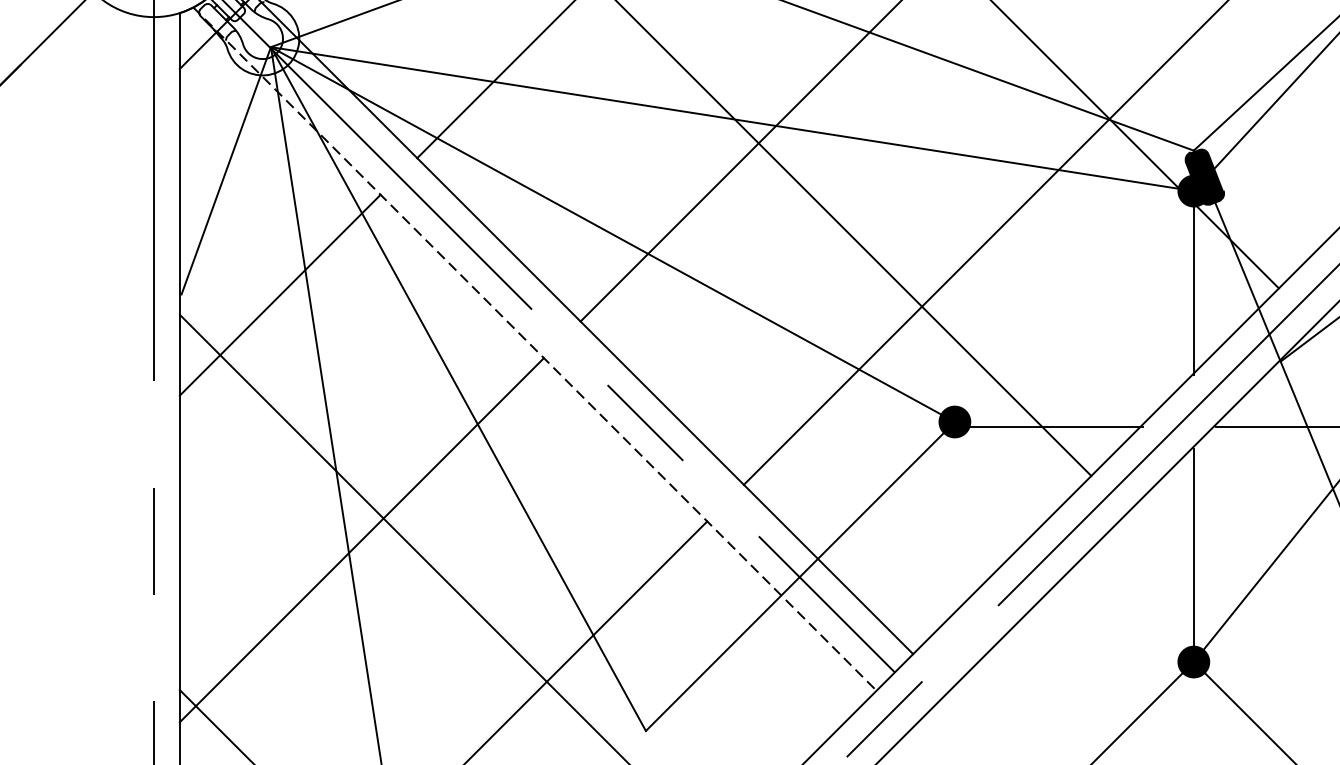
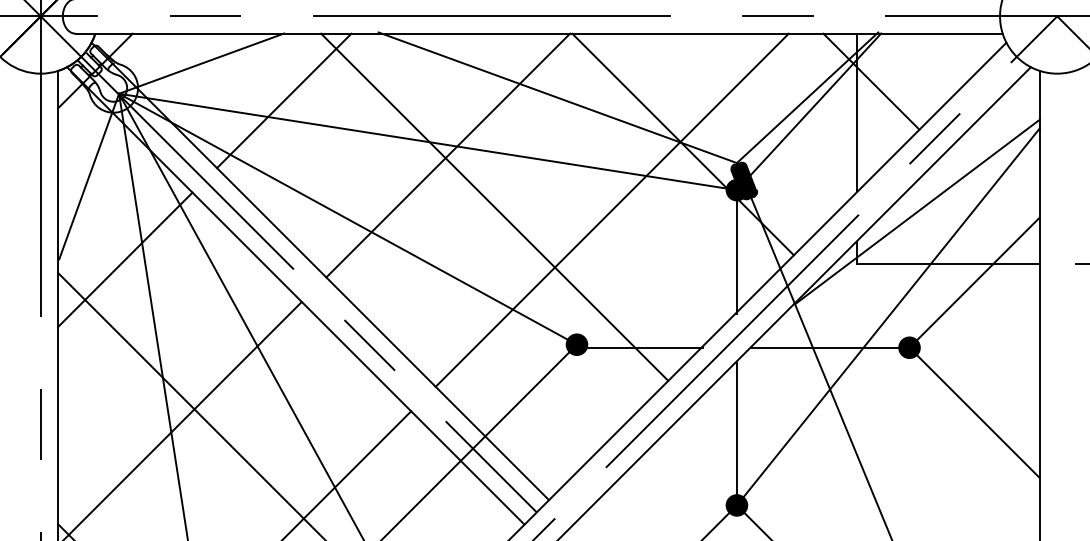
line: (535, 349) -> (296, 296), dashed -> solid

